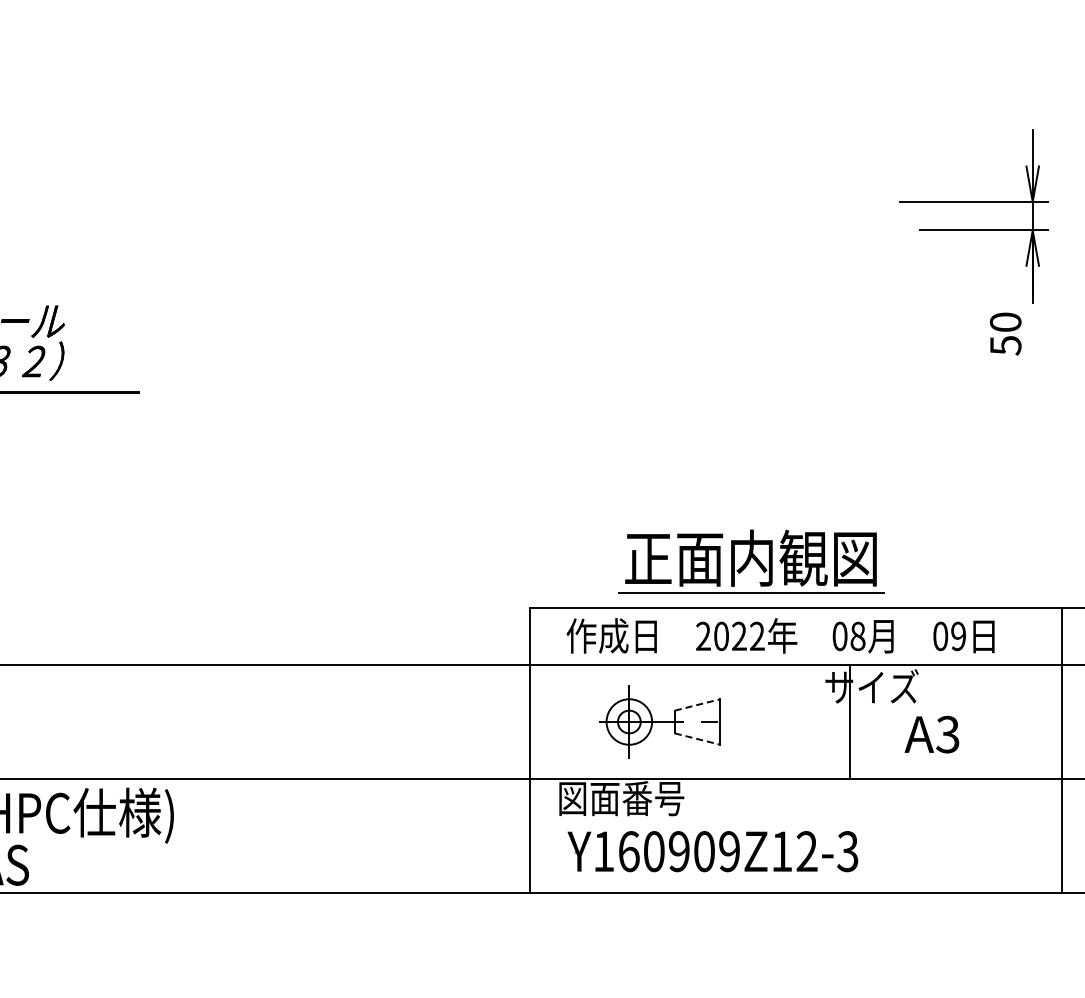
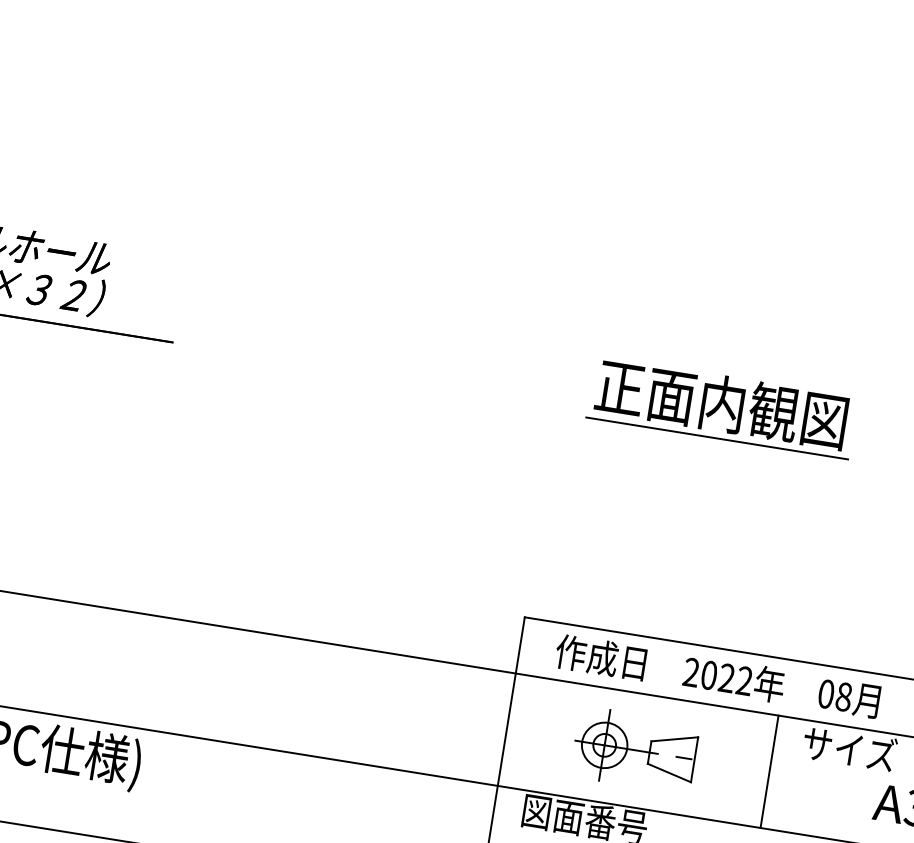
part: (751, 561) -> (721, 407), moved
line: (698, 704) -> (675, 739), dashed -> solid
line: (850, 721) -> (769, 771), moved
line: (698, 739) -> (670, 773), dashed -> solid

